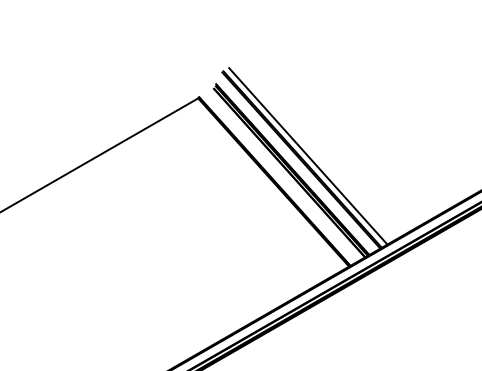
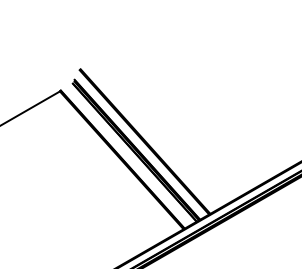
line: (308, 156) -> (150, 139), removed

